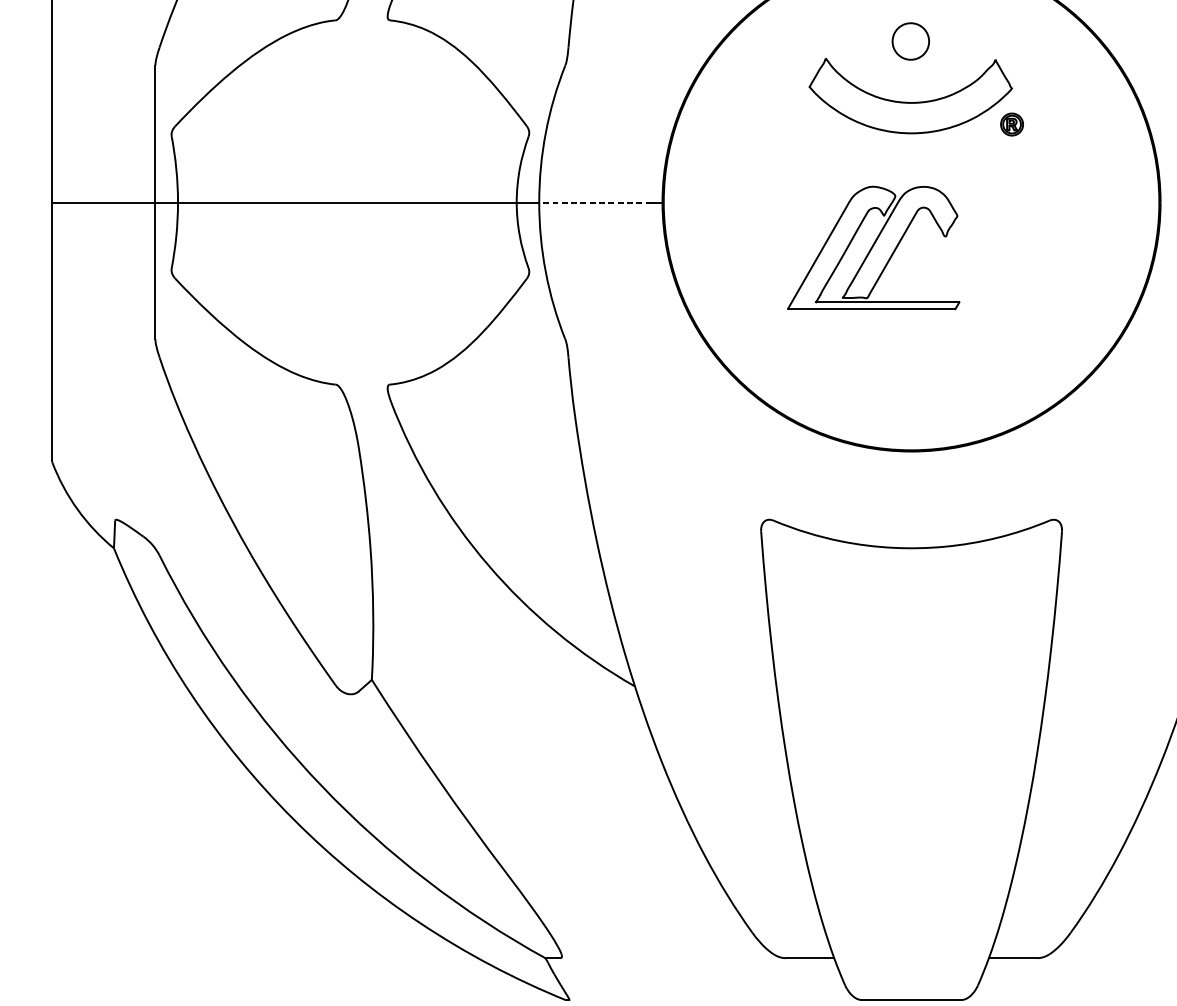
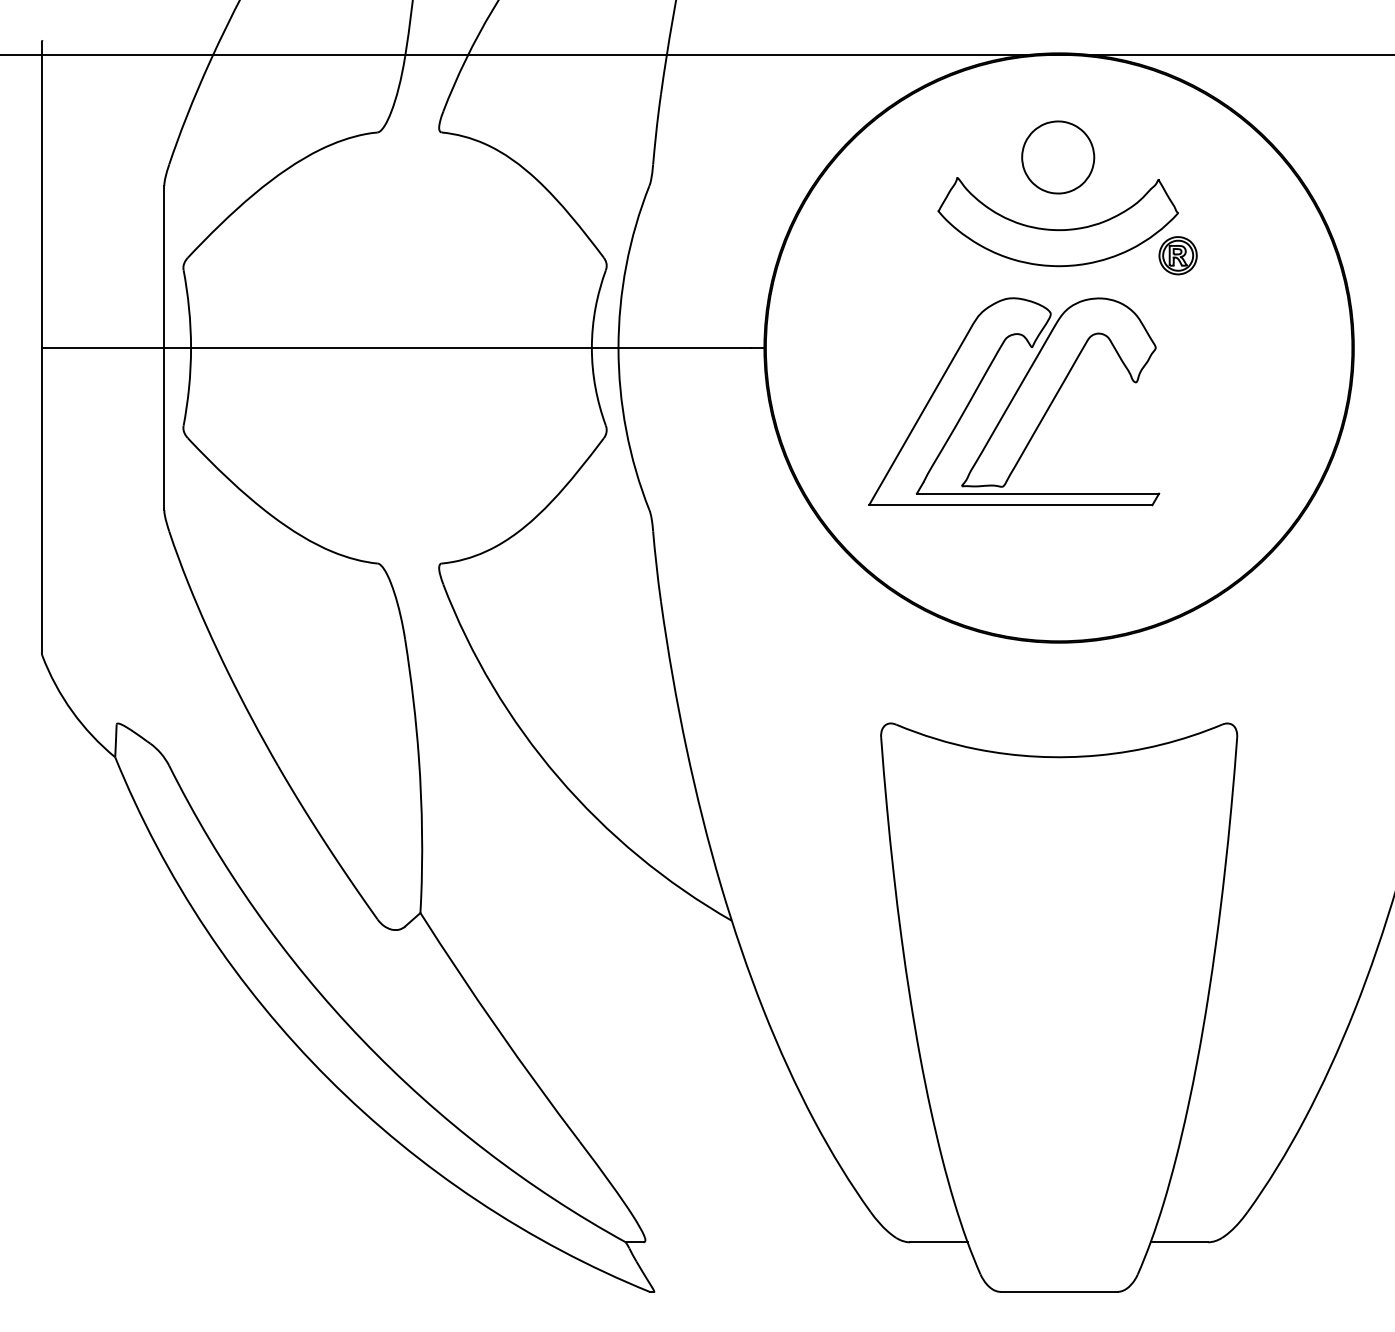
part: (911, 41) -> (1058, 157), size x1.67
part: (1011, 124) -> (1177, 255), size x1.43
line: (594, 202) -> (684, 348), dashed -> solid
part: (873, 247) -> (1014, 401), size x1.43

